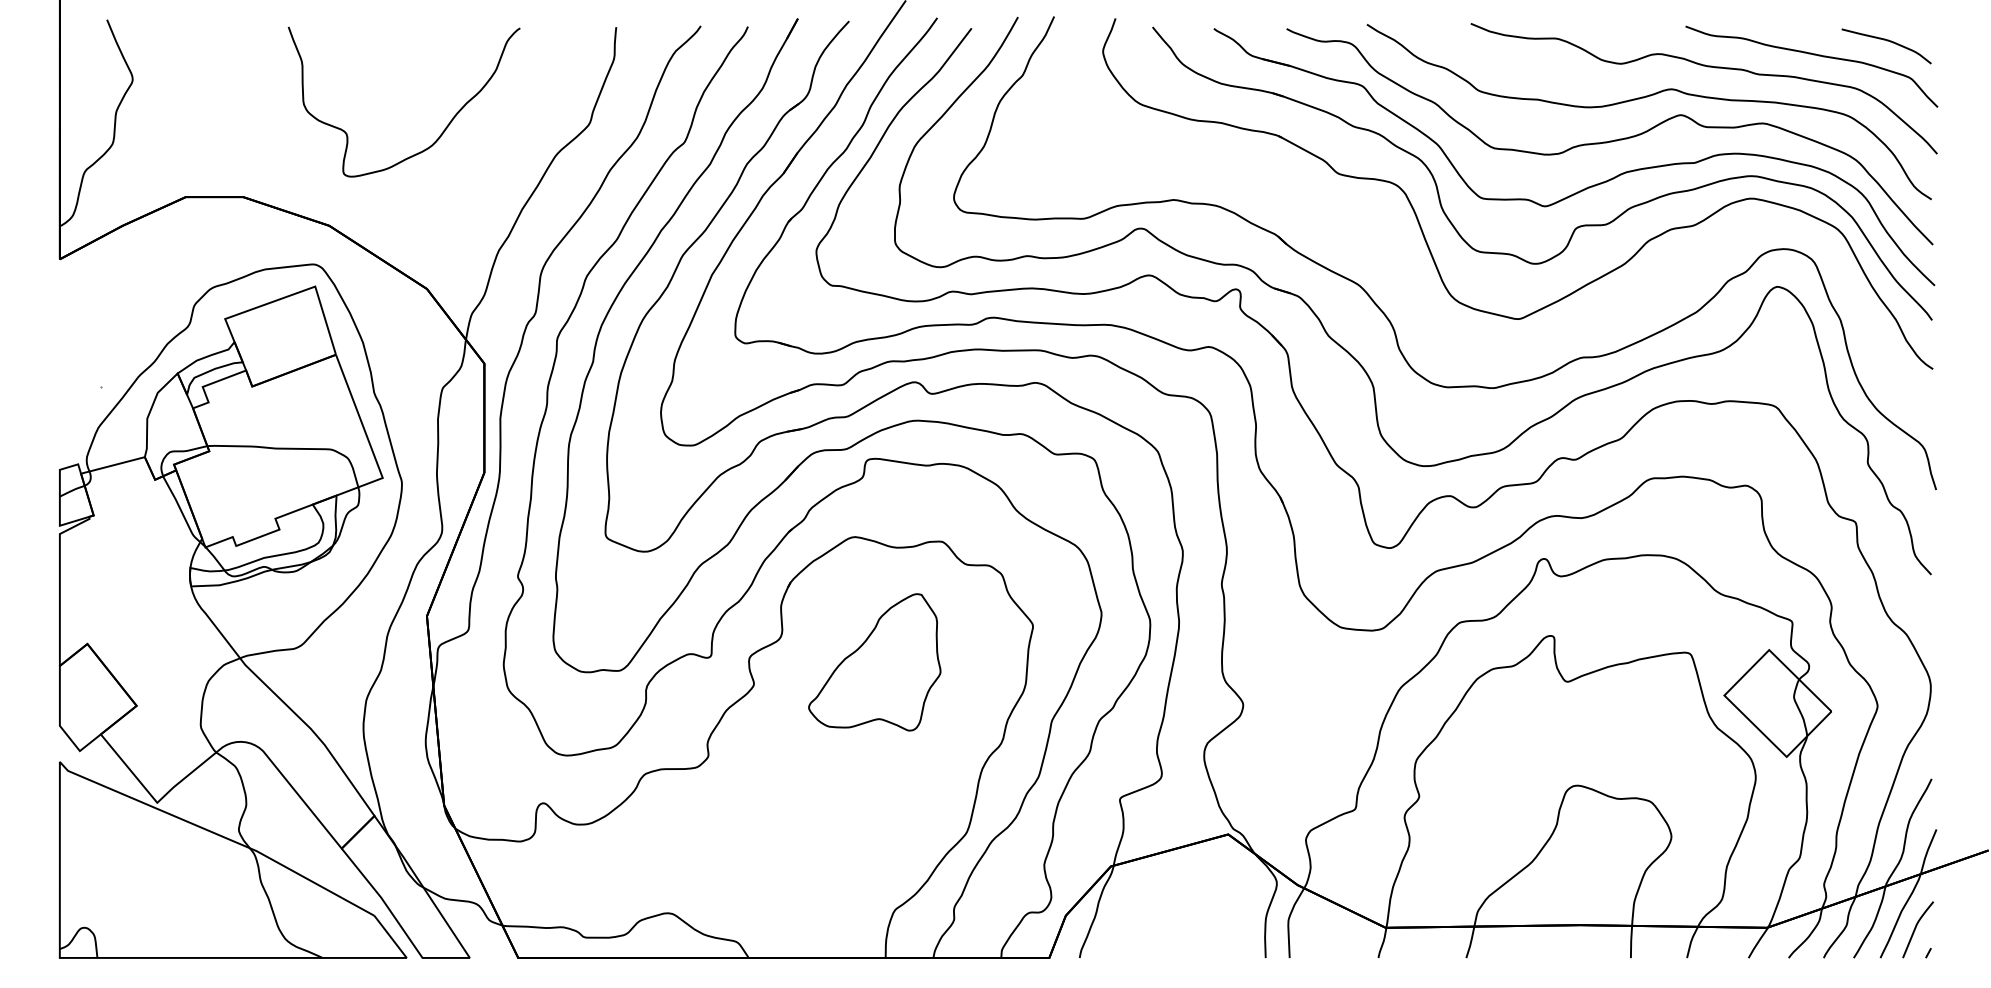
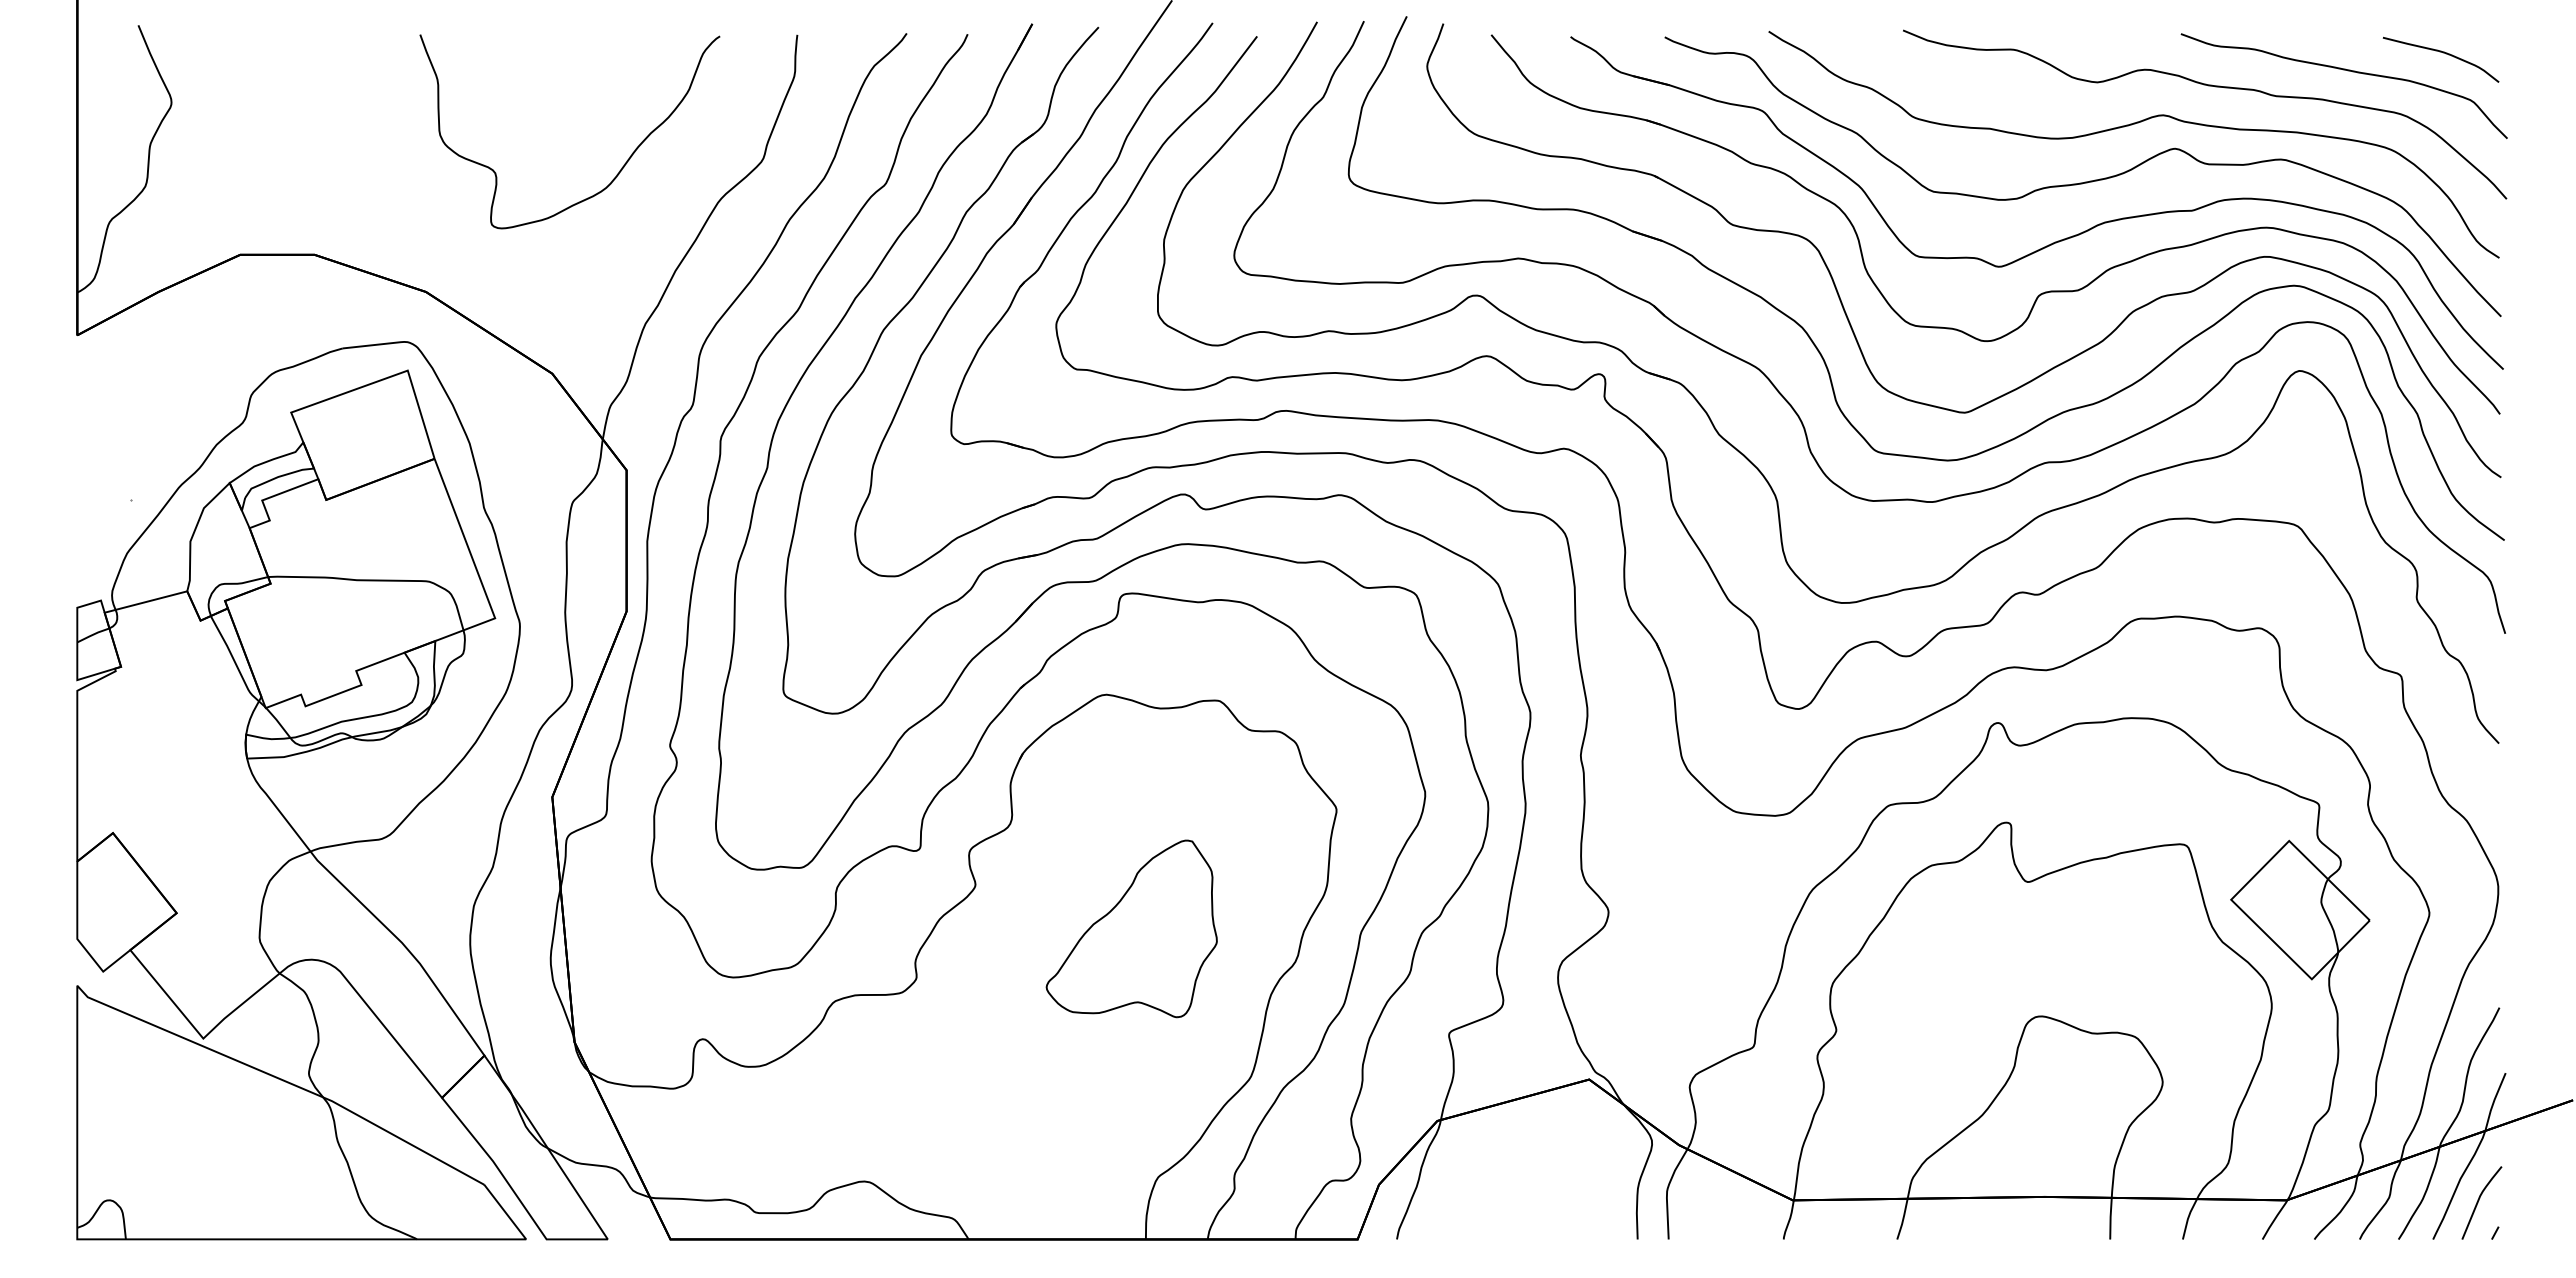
curve: (444, 129) -> (621, 167), moved
part: (1405, 269) -> (1818, 348), added
part: (874, 662) -> (1131, 928), moved

